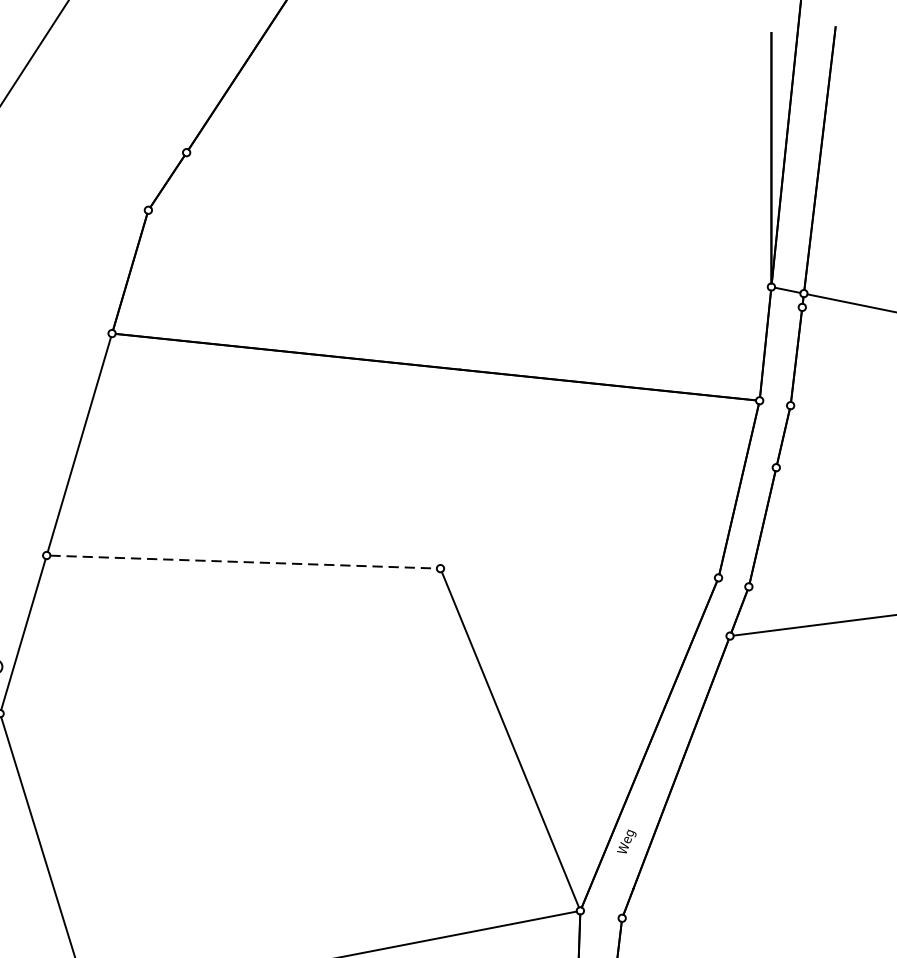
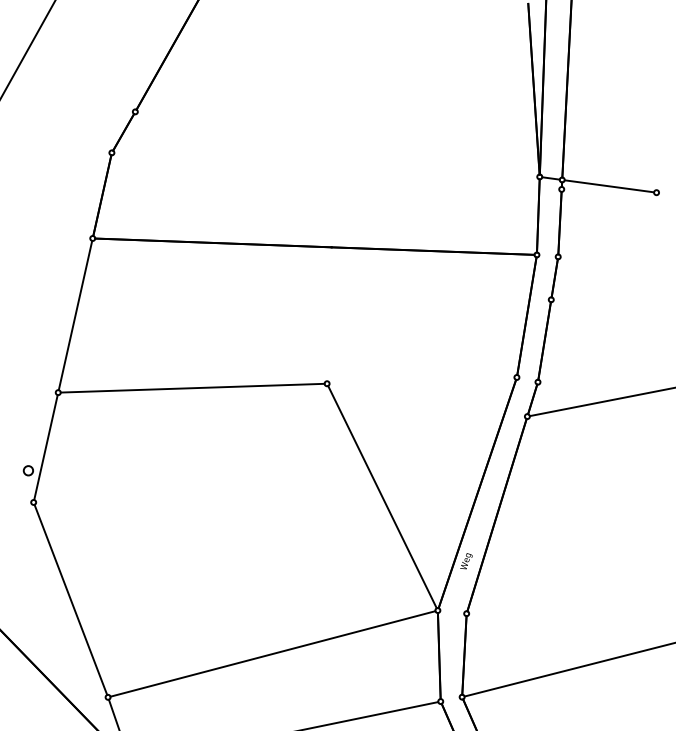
line: (243, 562) -> (192, 388), dashed -> solid

